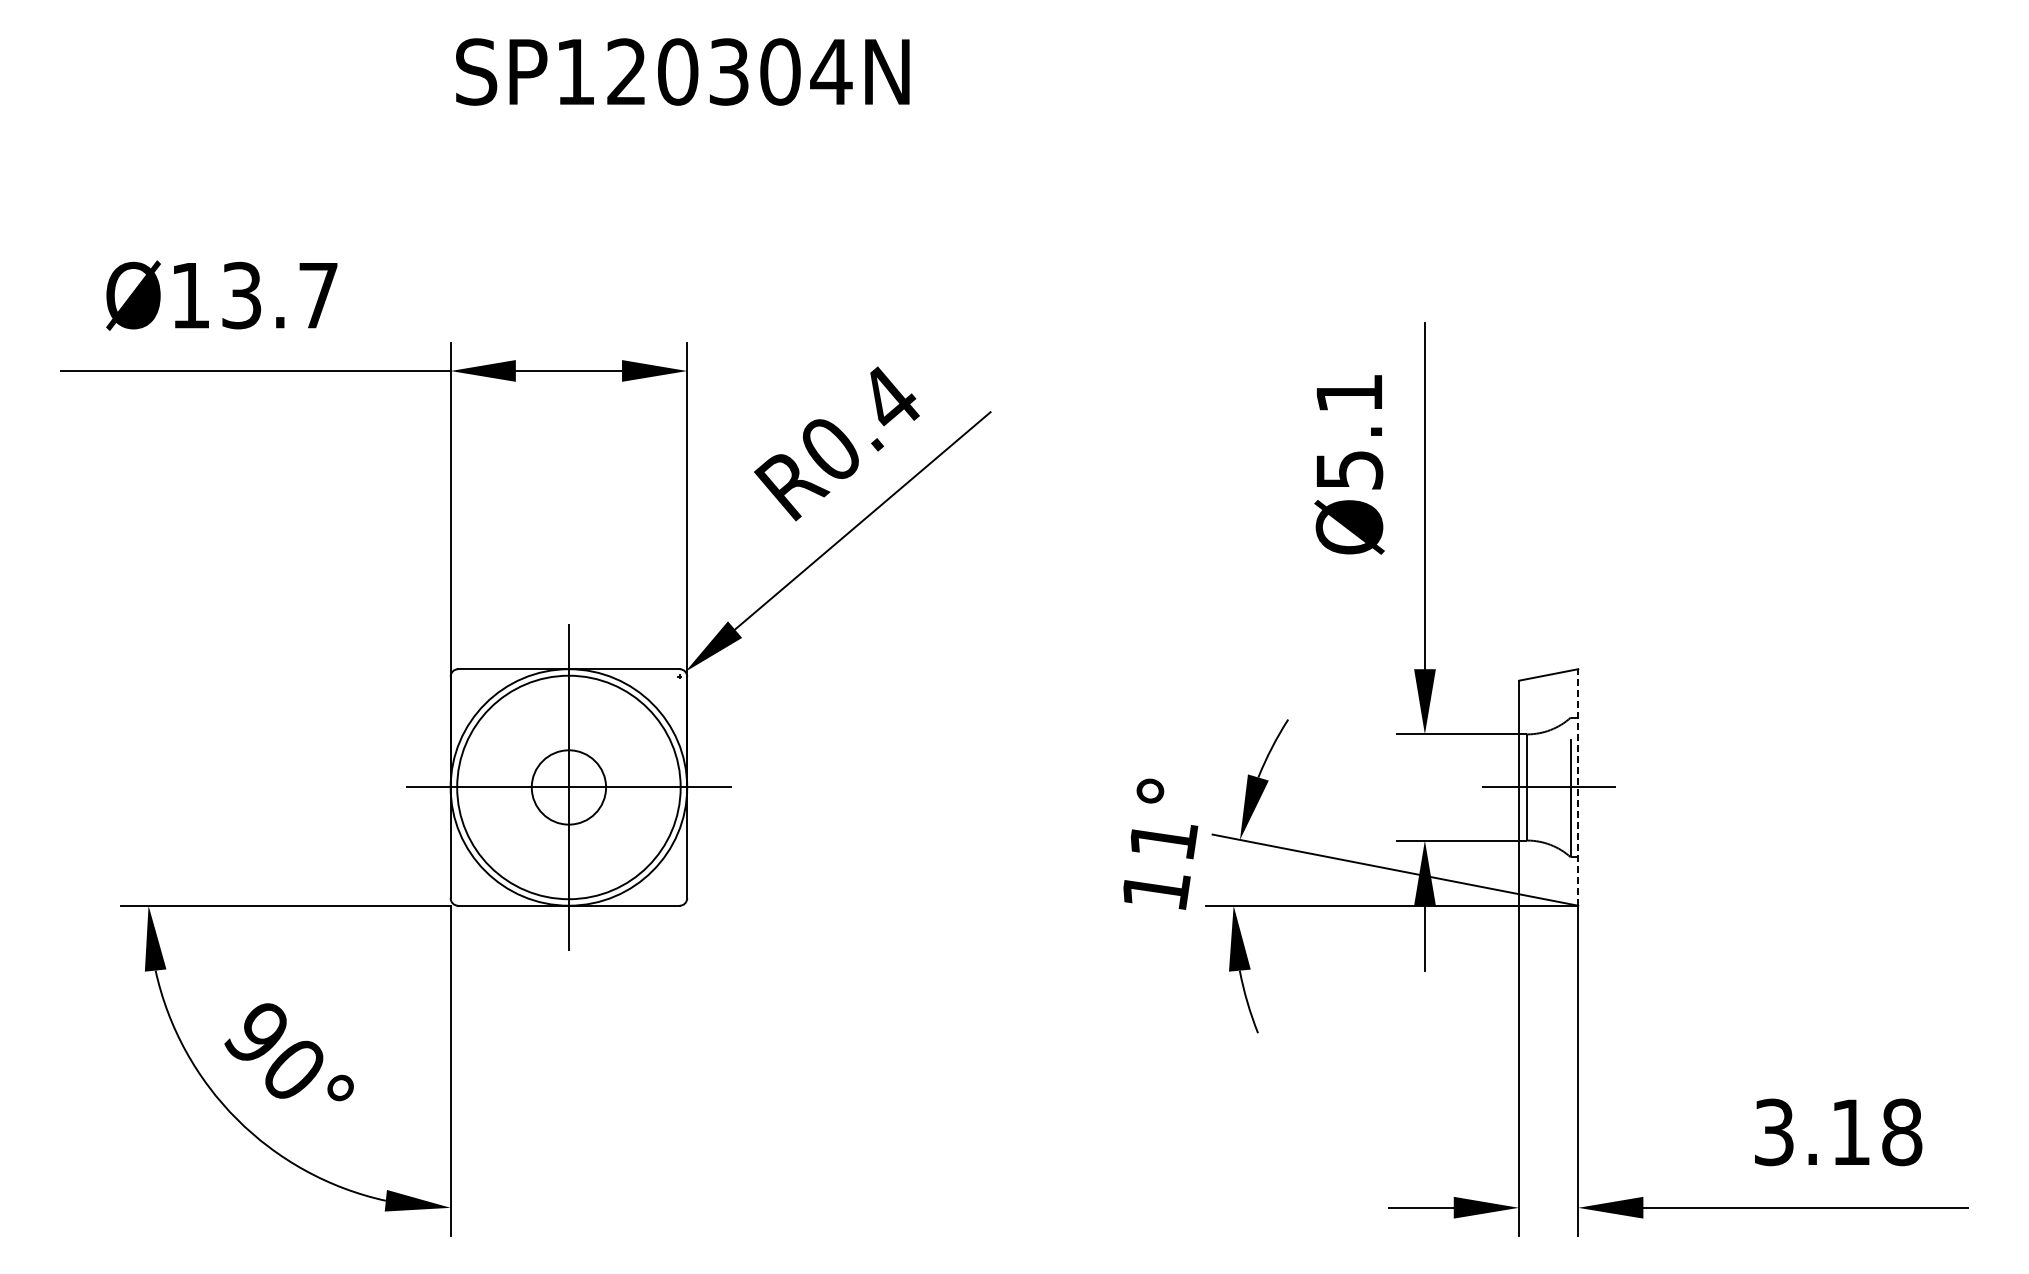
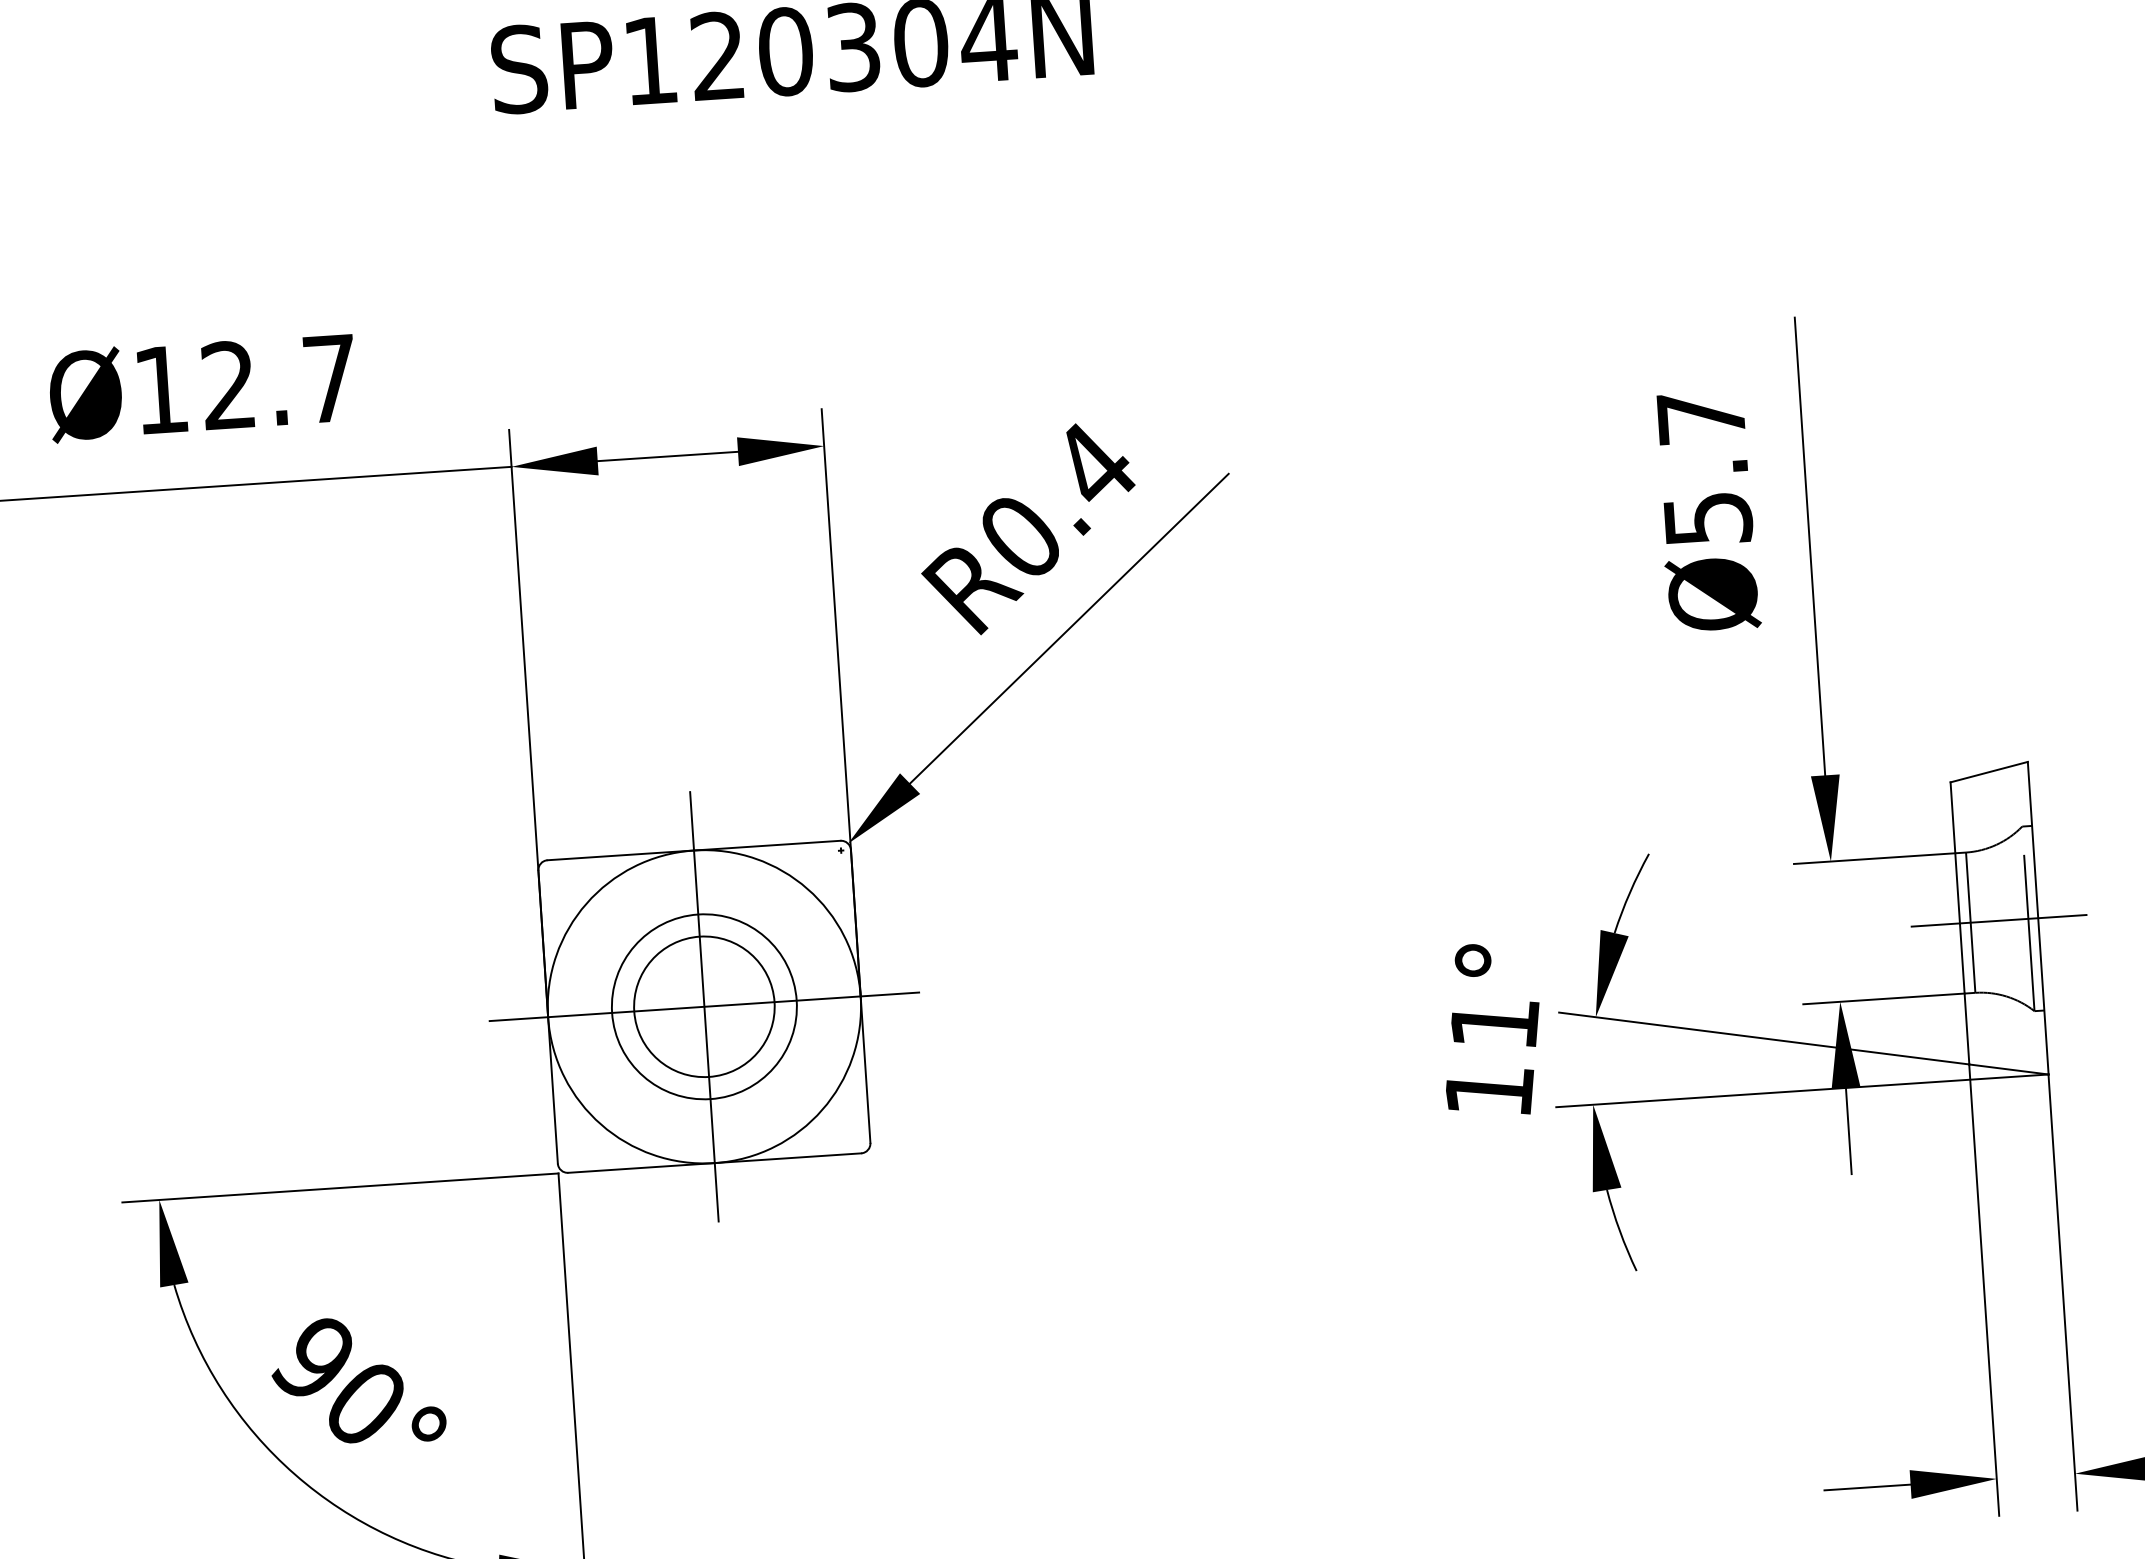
text: (241, 295) -> (228, 385), Ø13.7 -> Ø12.7
text: (1348, 393) -> (1700, 417), Ø5.1 -> Ø5.7
line: (1578, 786) -> (2038, 916), dashed -> solid
circle: (568, 787) -> (703, 1006), size x0.62
circle: (568, 787) -> (703, 1006), size x1.43

